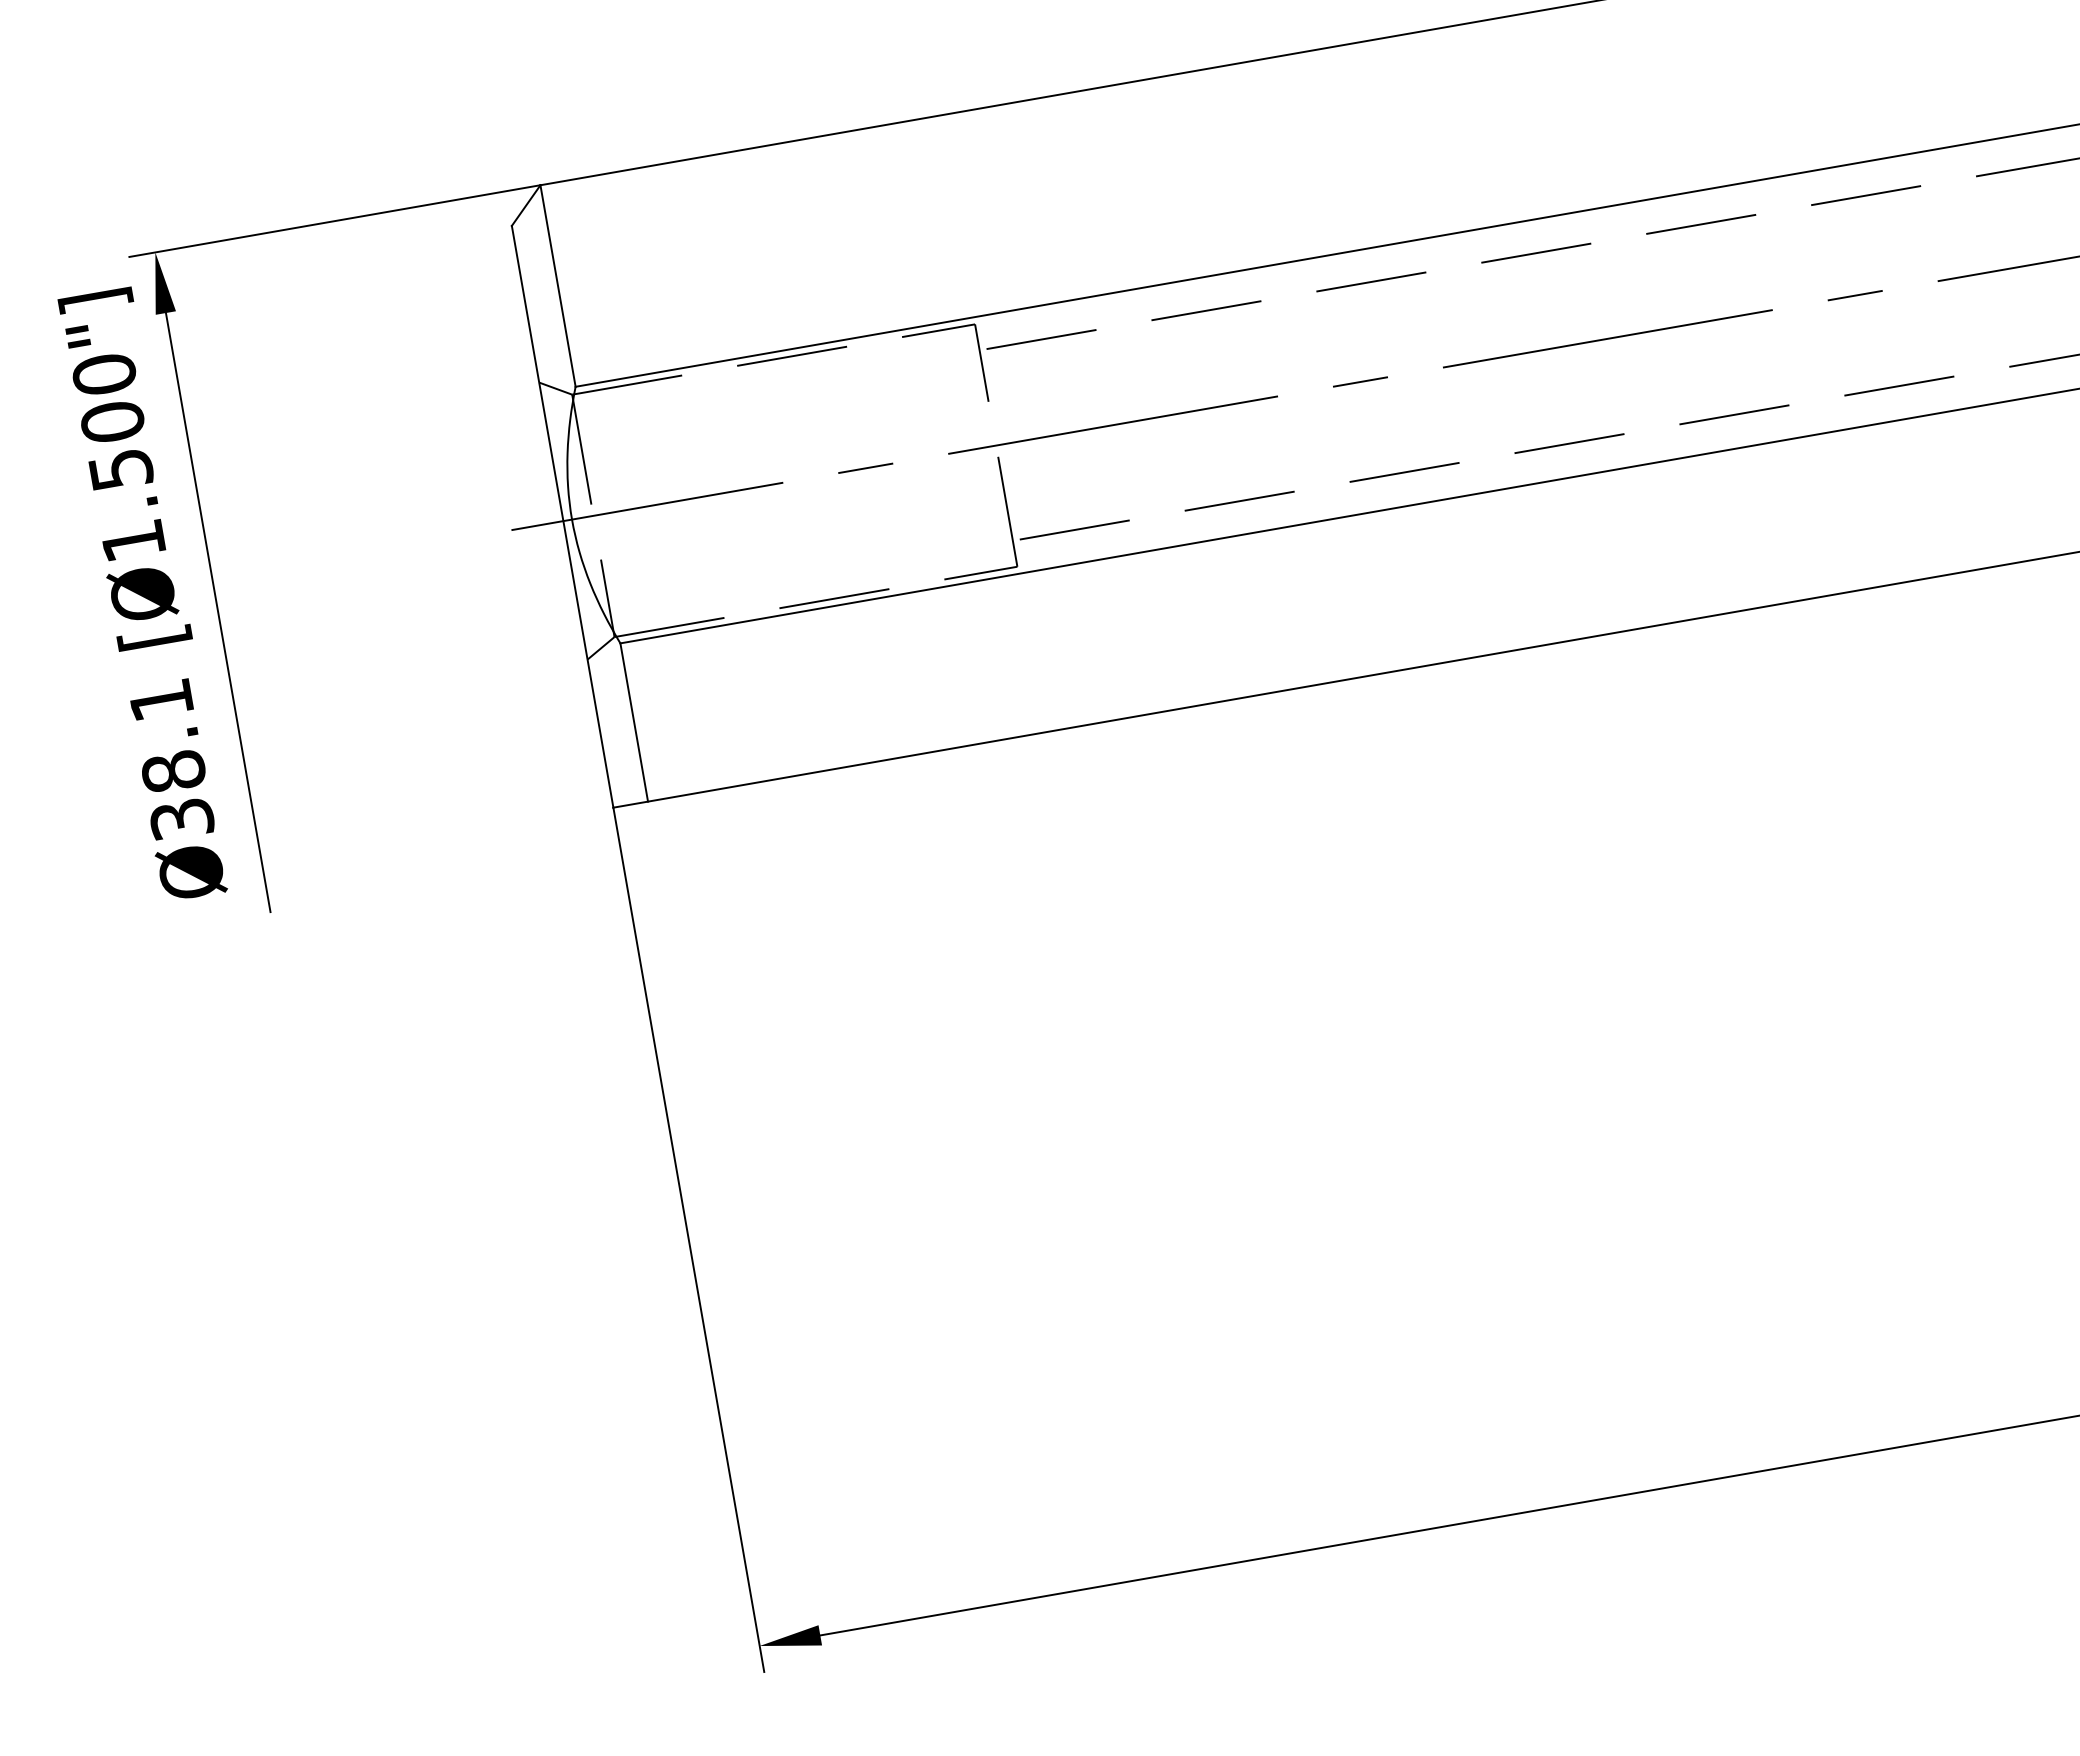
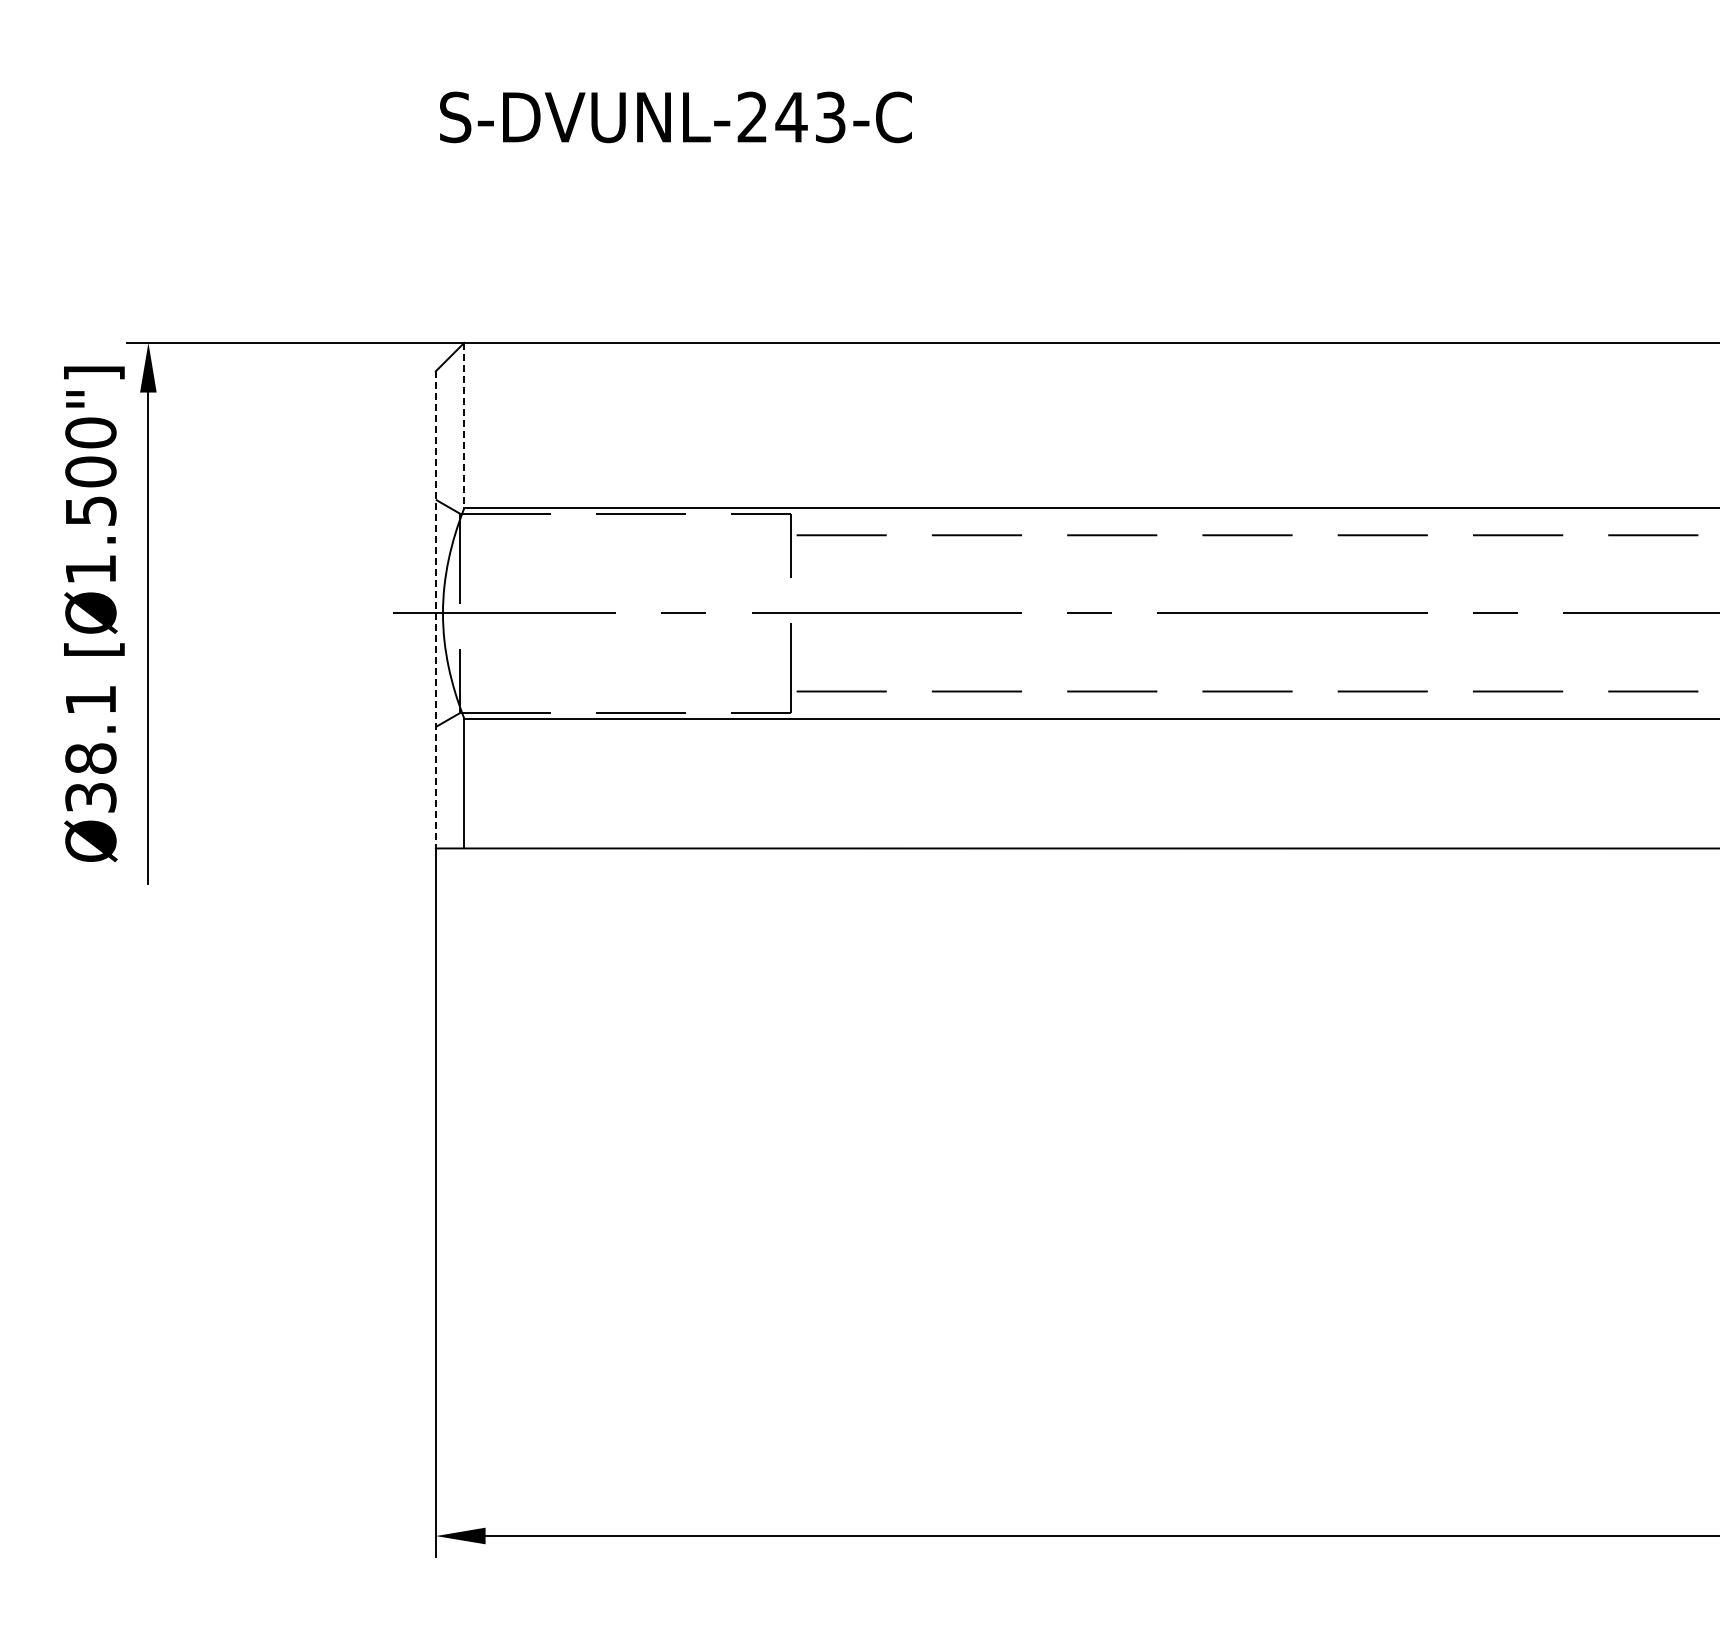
line: (558, 285) -> (464, 425), solid -> dashed
line: (562, 516) -> (435, 609), solid -> dashed

